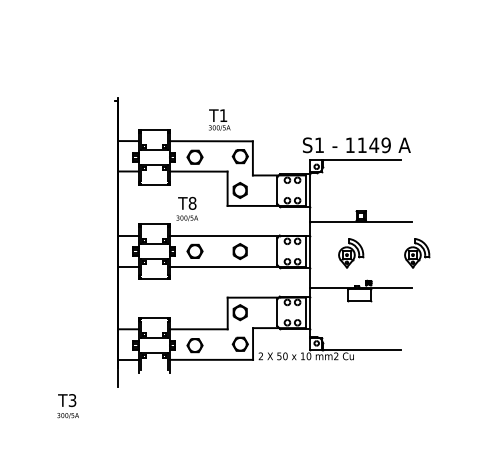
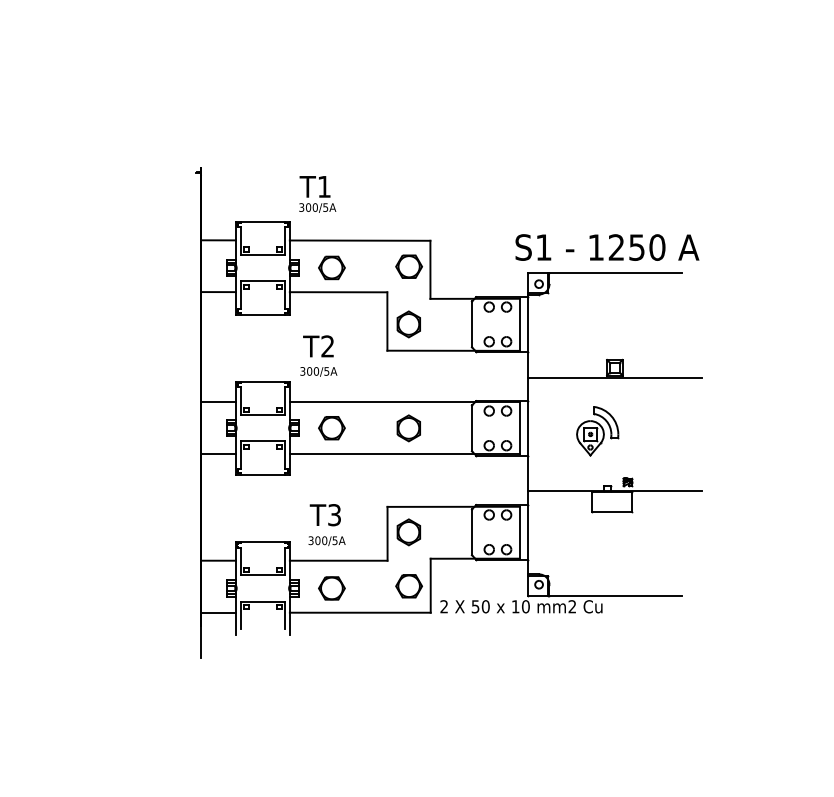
text: (219, 119) -> (317, 193), moved
text: (373, 145) -> (635, 247), 1149 -> 1250
text: (192, 203) -> (327, 346), T8 -> T2
part: (417, 253) -> (710, 431), removed
text: (67, 406) -> (325, 525), moved

